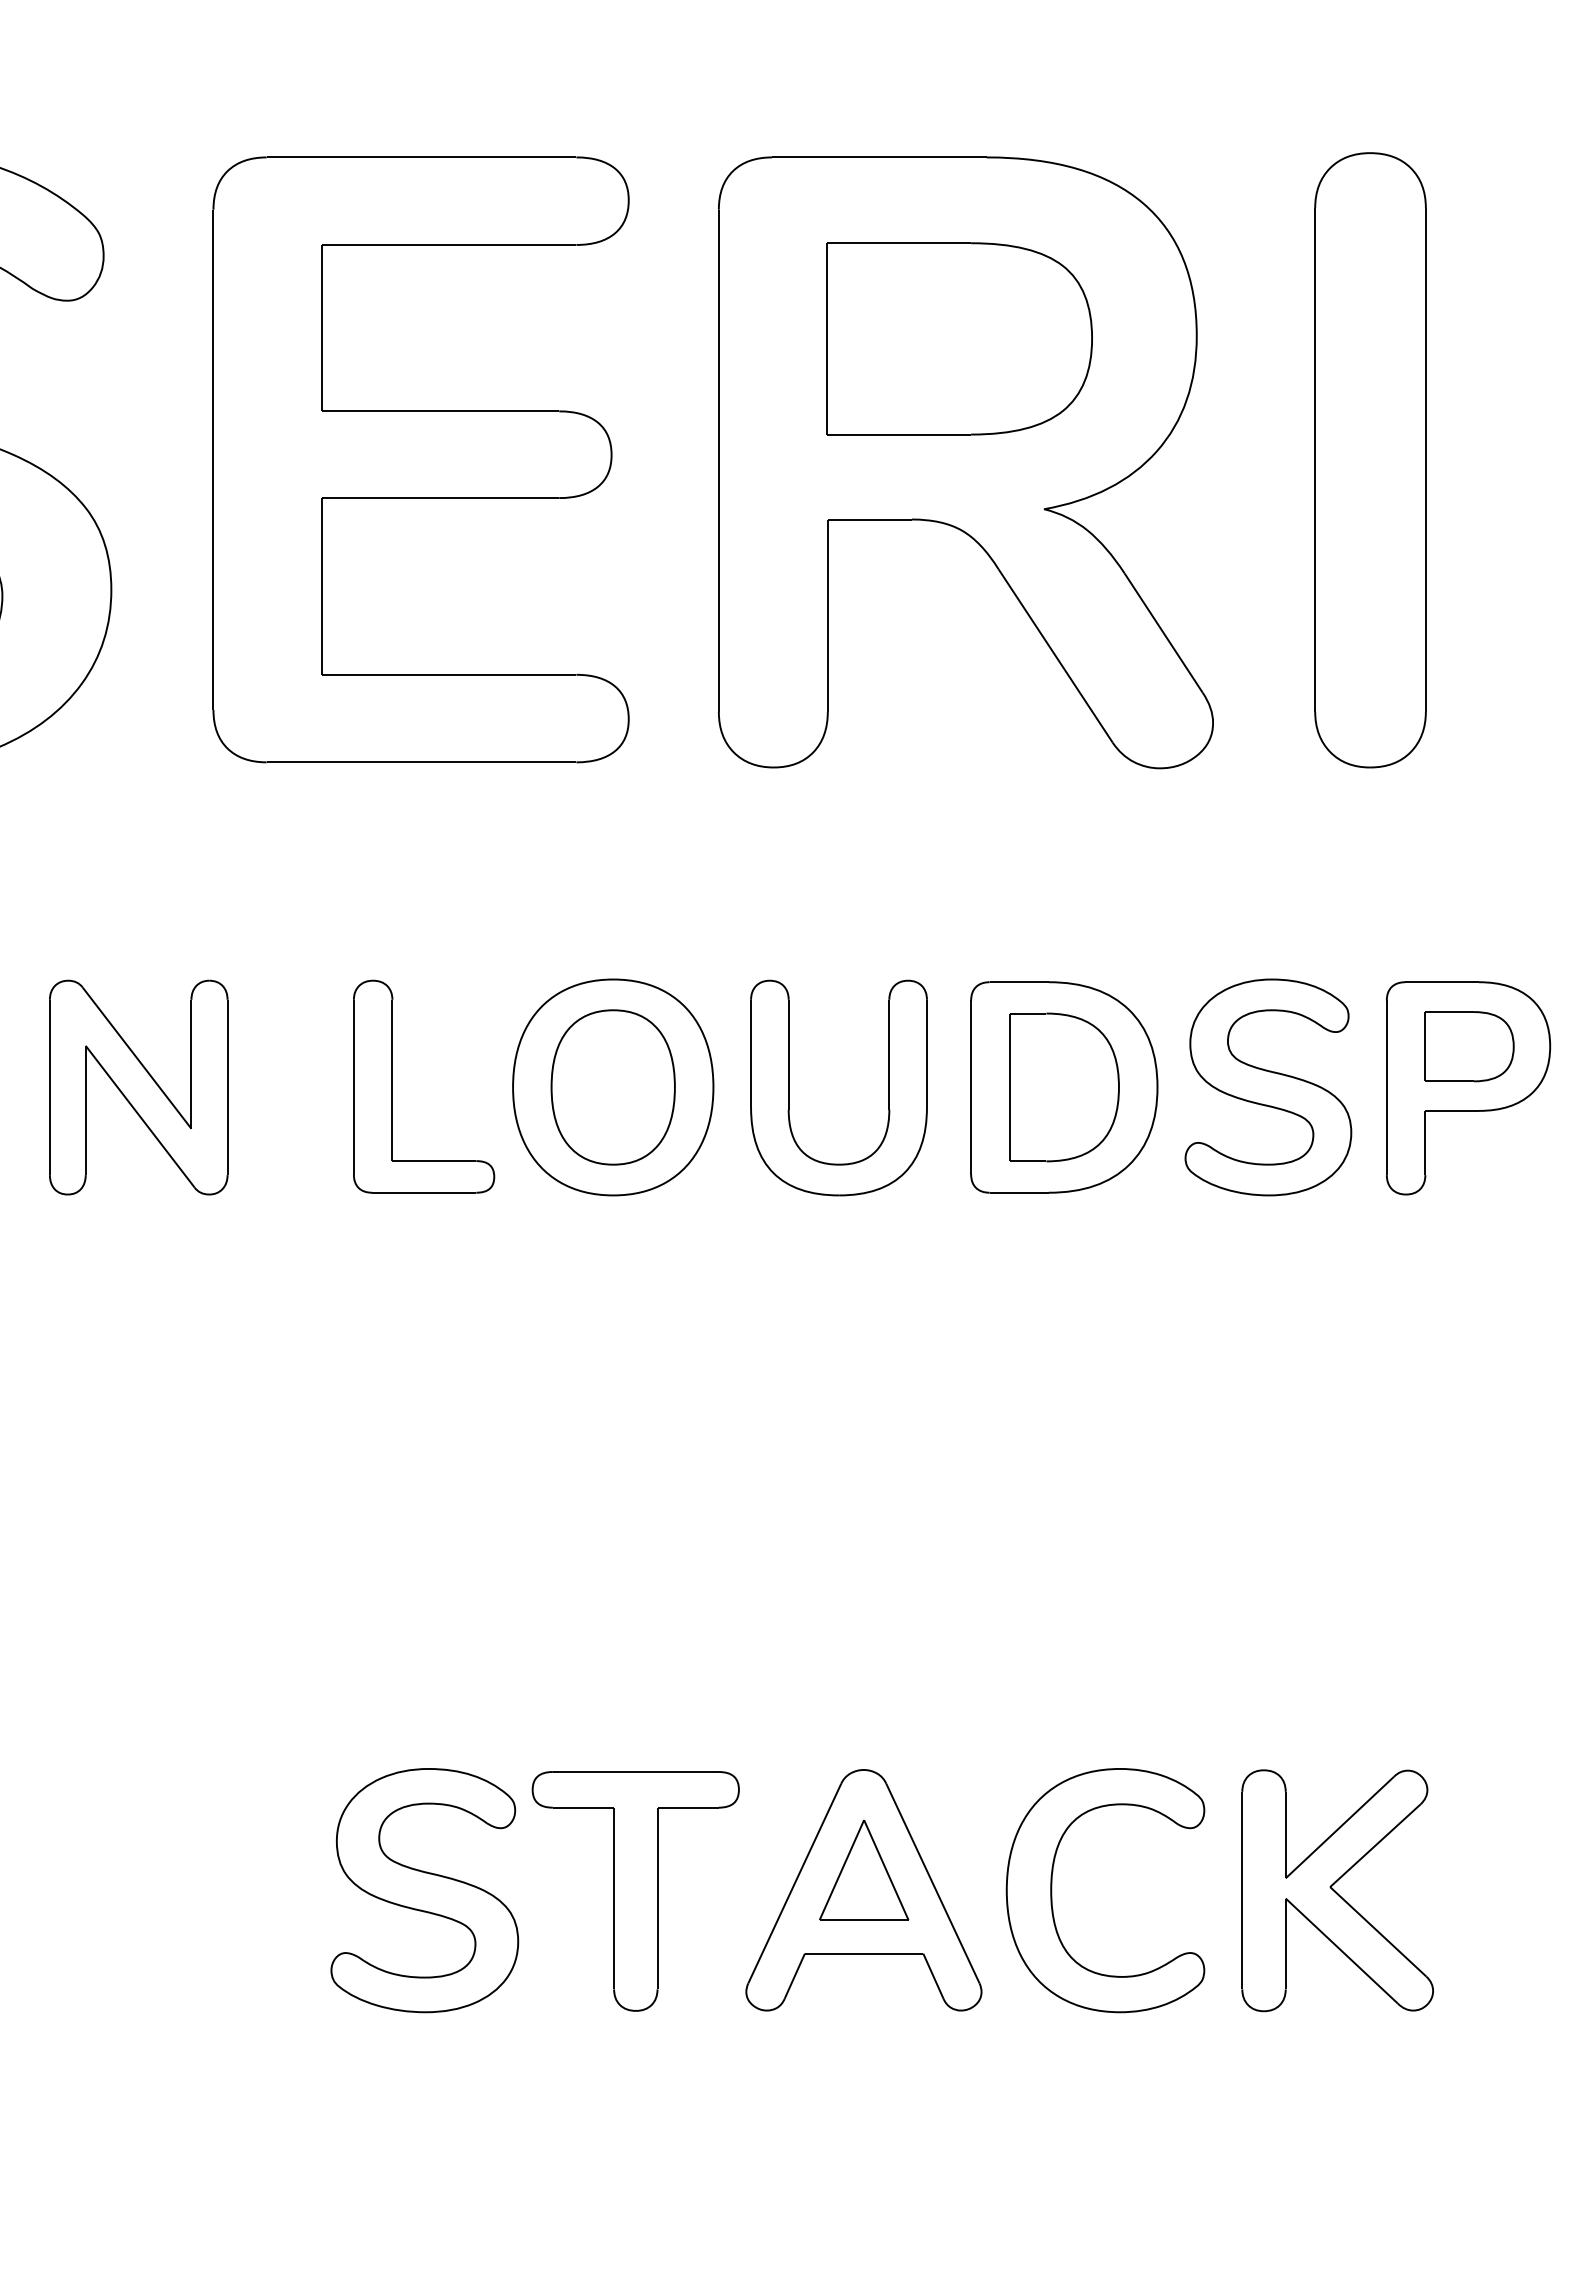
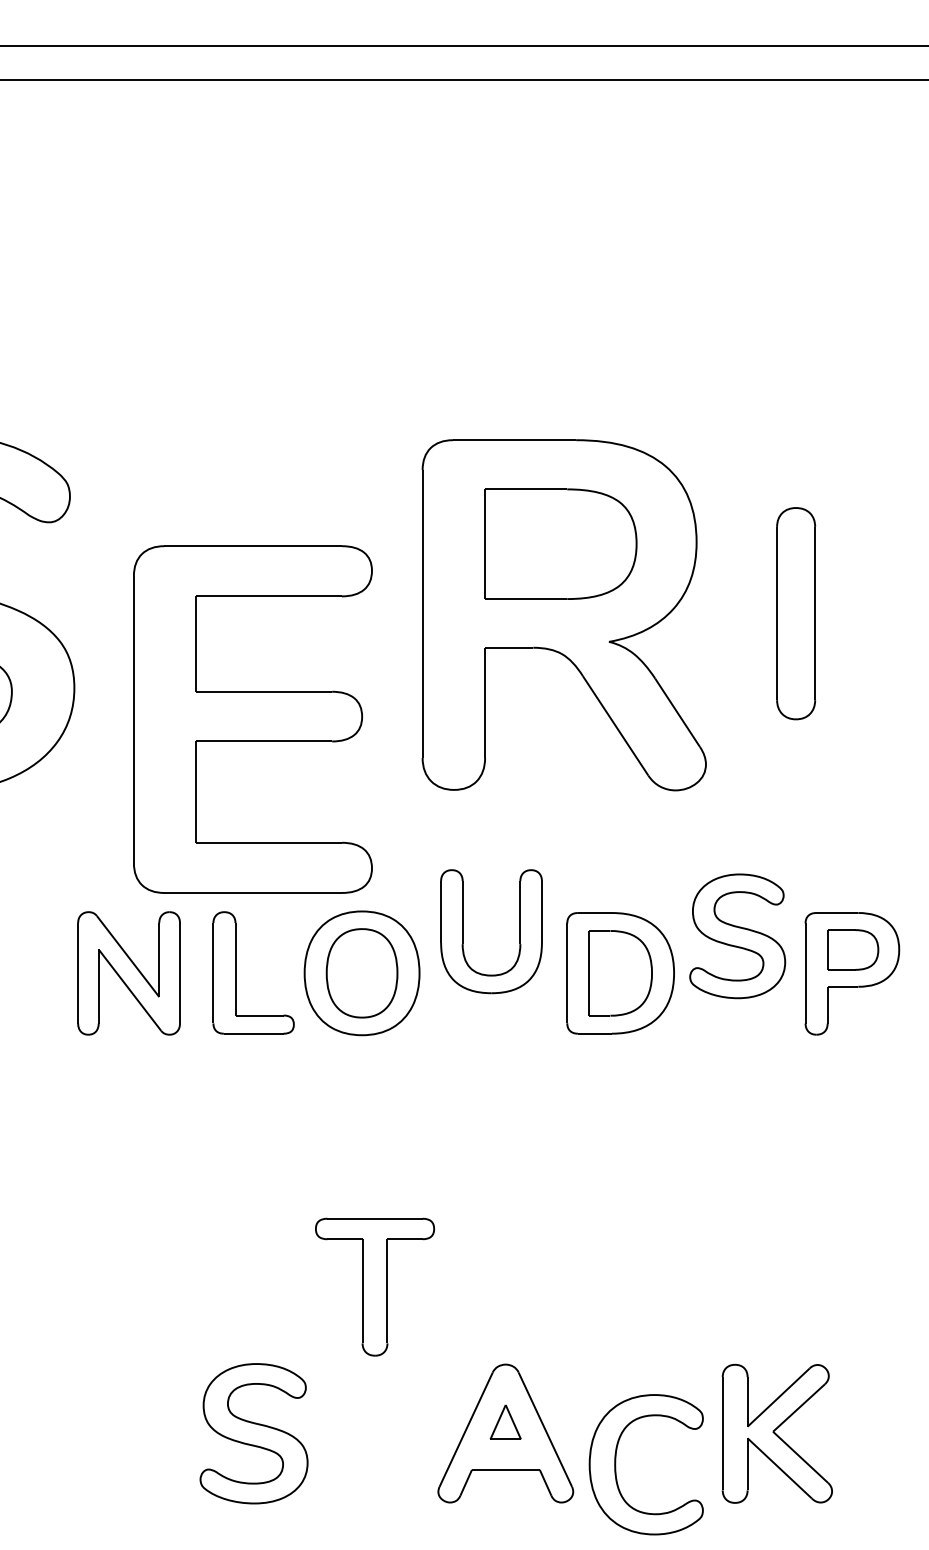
part: (420, 459) -> (252, 719), moved
part: (1369, 459) -> (795, 613), size x0.6
part: (137, 1087) -> (128, 973), moved
part: (790, 1087) -> (463, 931), moved
part: (1268, 1087) -> (737, 936), moved
part: (863, 1870) -> (505, 1422), size x0.6
part: (634, 1890) -> (374, 1286), moved
part: (1053, 1890) -> (616, 1464), moved

